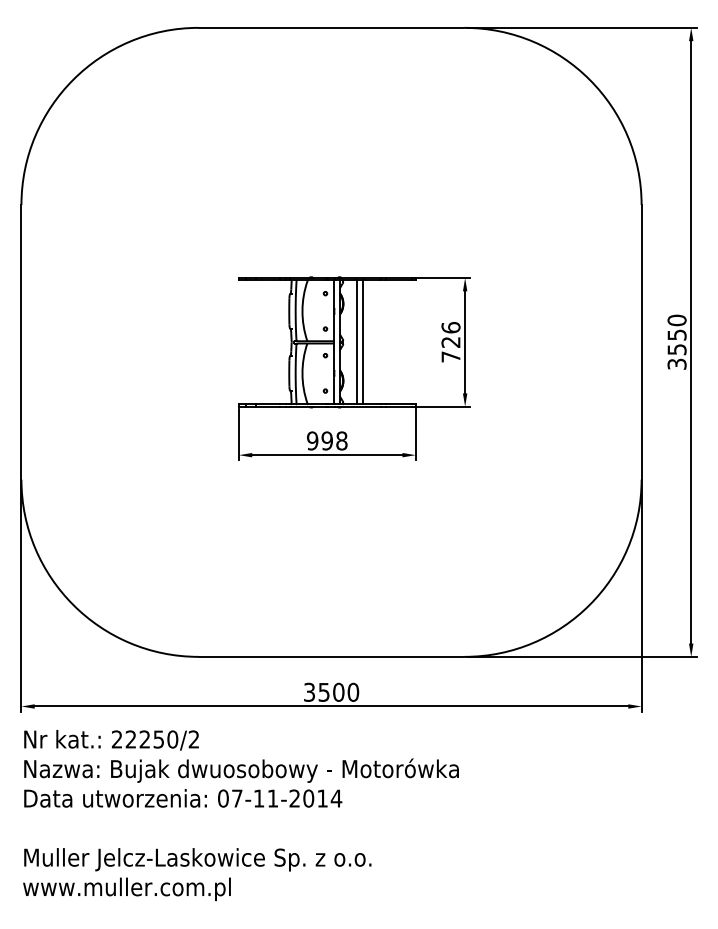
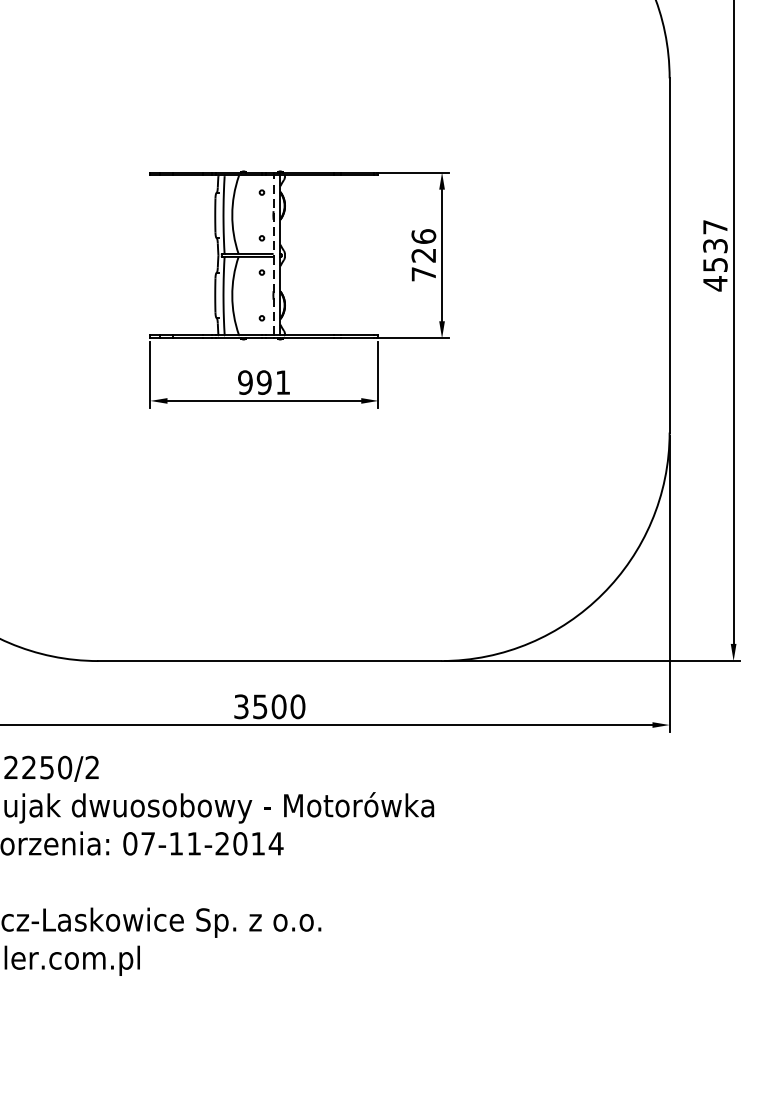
line: (334, 341) -> (273, 254), solid -> dashed
line: (357, 342) -> (303, 255), removed
line: (362, 342) -> (309, 255), removed
text: (676, 342) -> (714, 255), 3550 -> 4537
text: (341, 440) -> (282, 382), 998 -> 991

